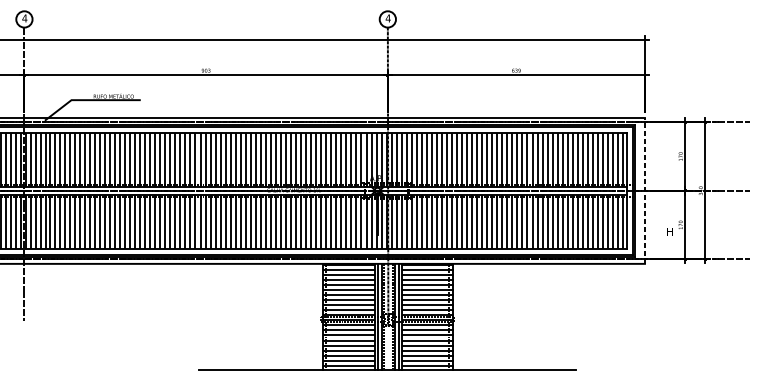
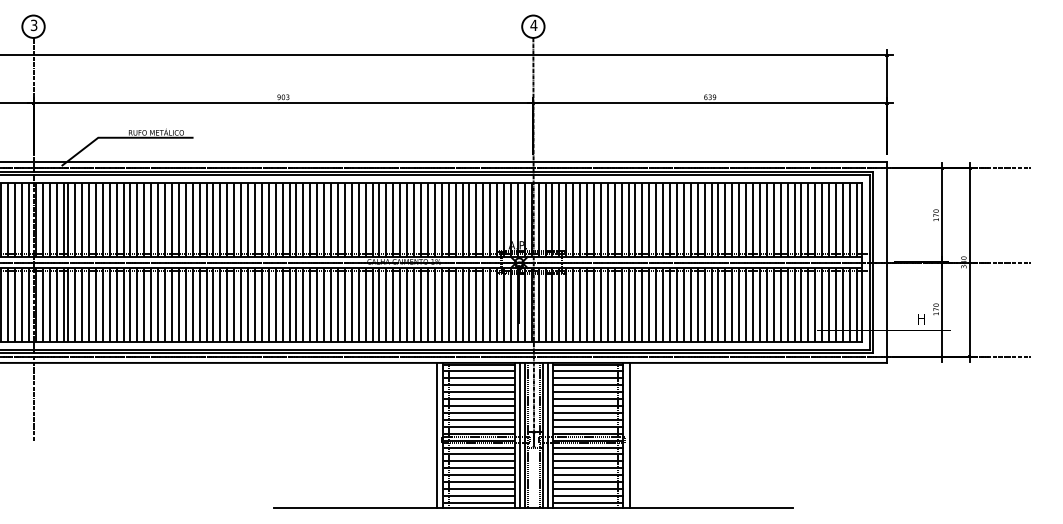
text: (24, 18) -> (33, 25), 4 -> 3
line: (645, 190) -> (887, 262), dashed -> solid
line: (317, 316) -> (436, 435), added
line: (457, 316) -> (629, 435), added

